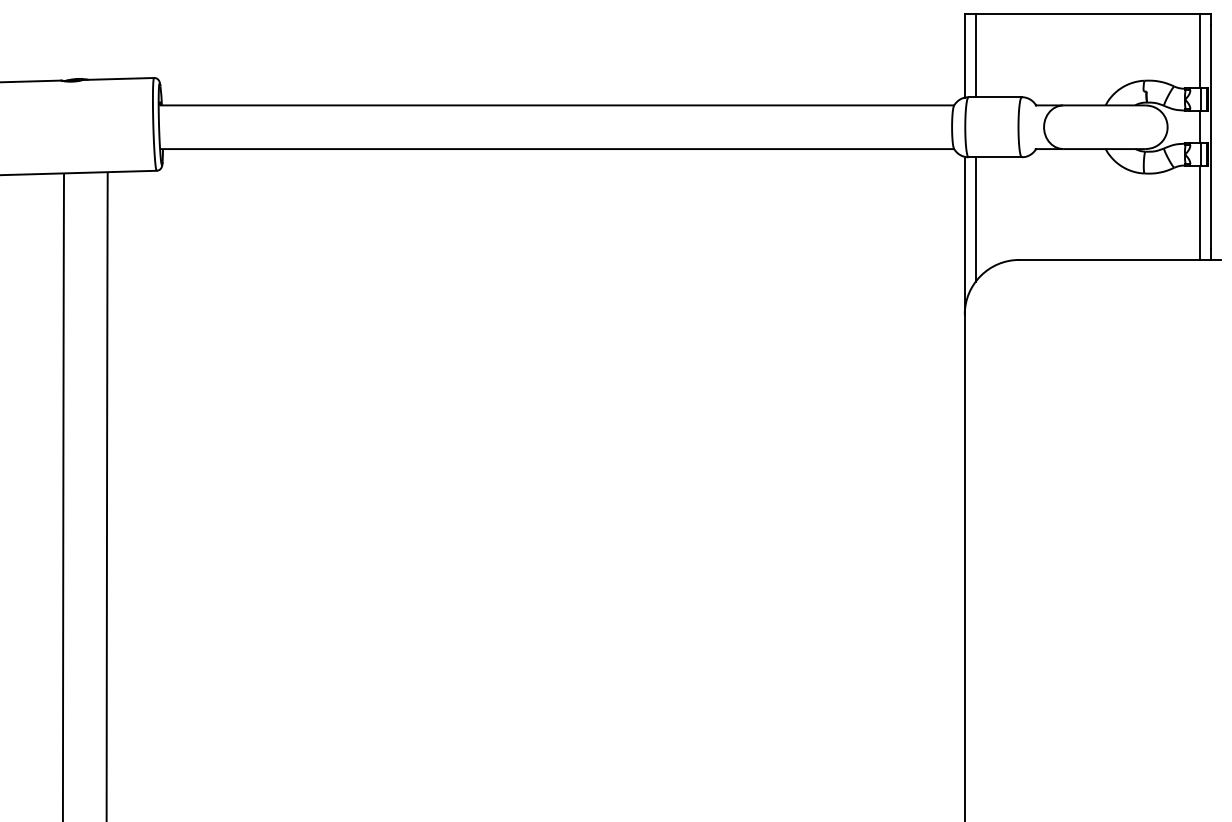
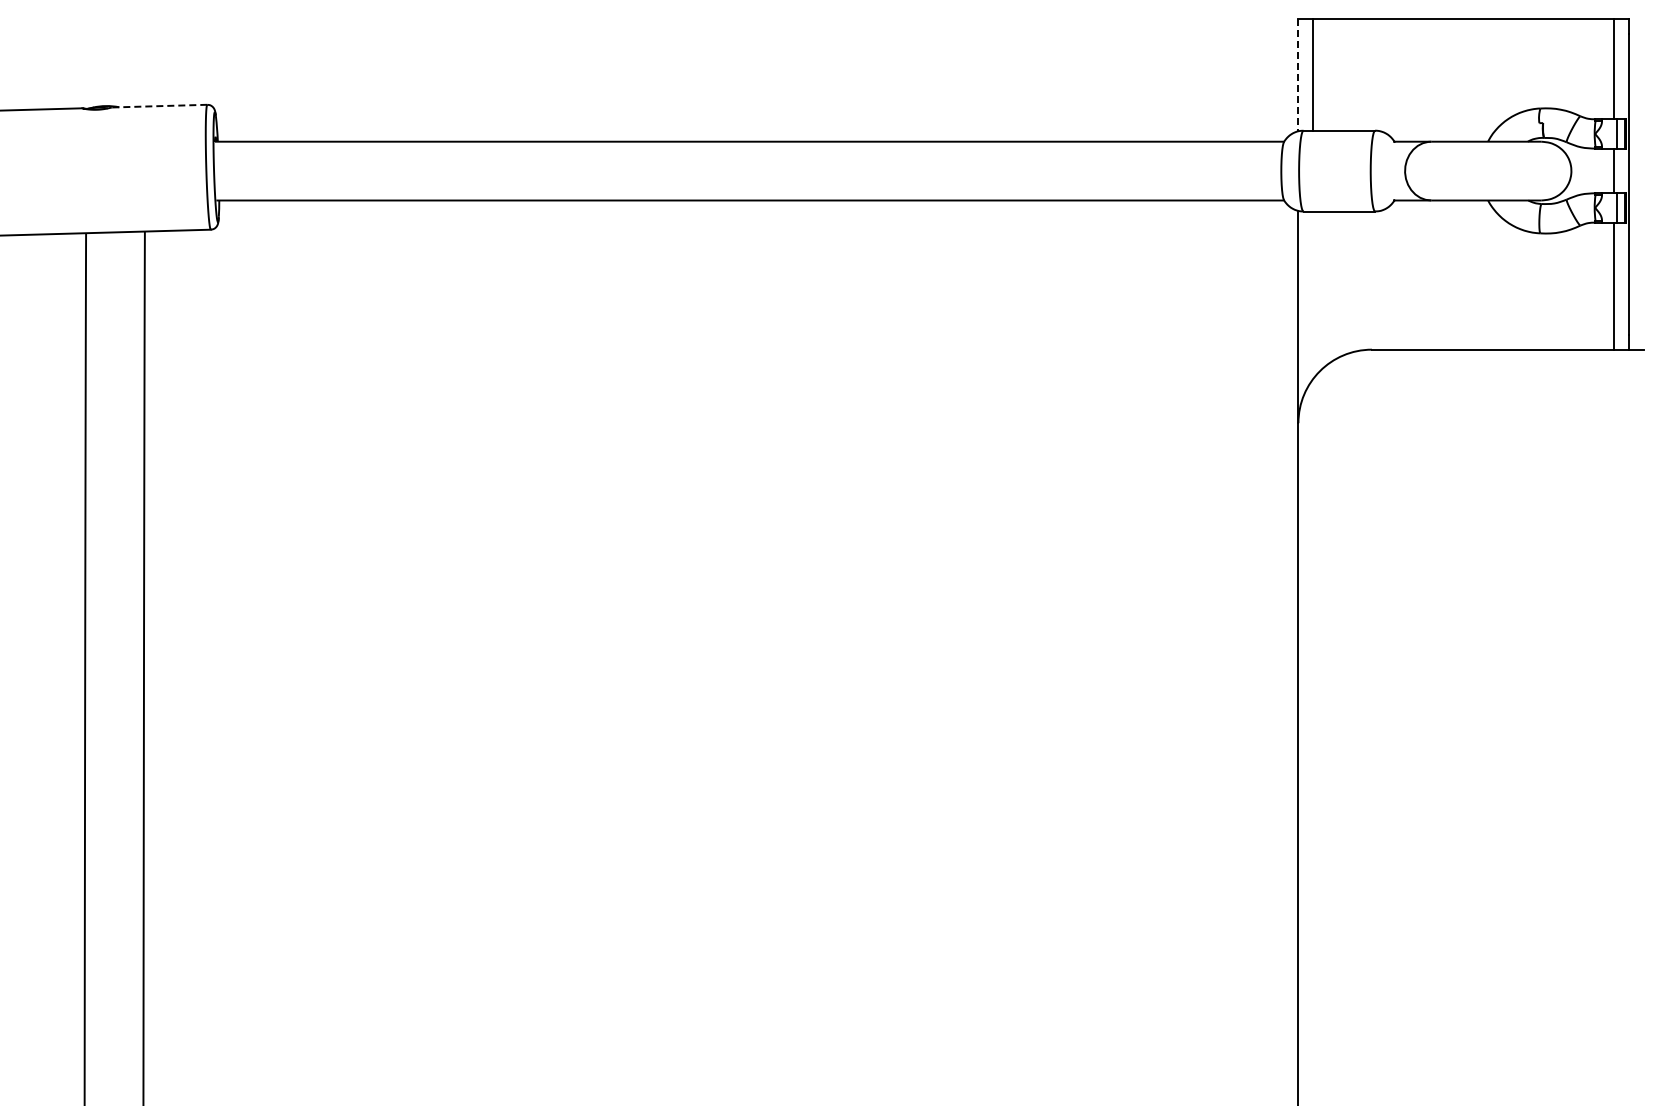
line: (964, 56) -> (1298, 75), solid -> dashed
line: (118, 79) -> (159, 106), solid -> dashed
line: (975, 219) -> (1313, 295), removed

